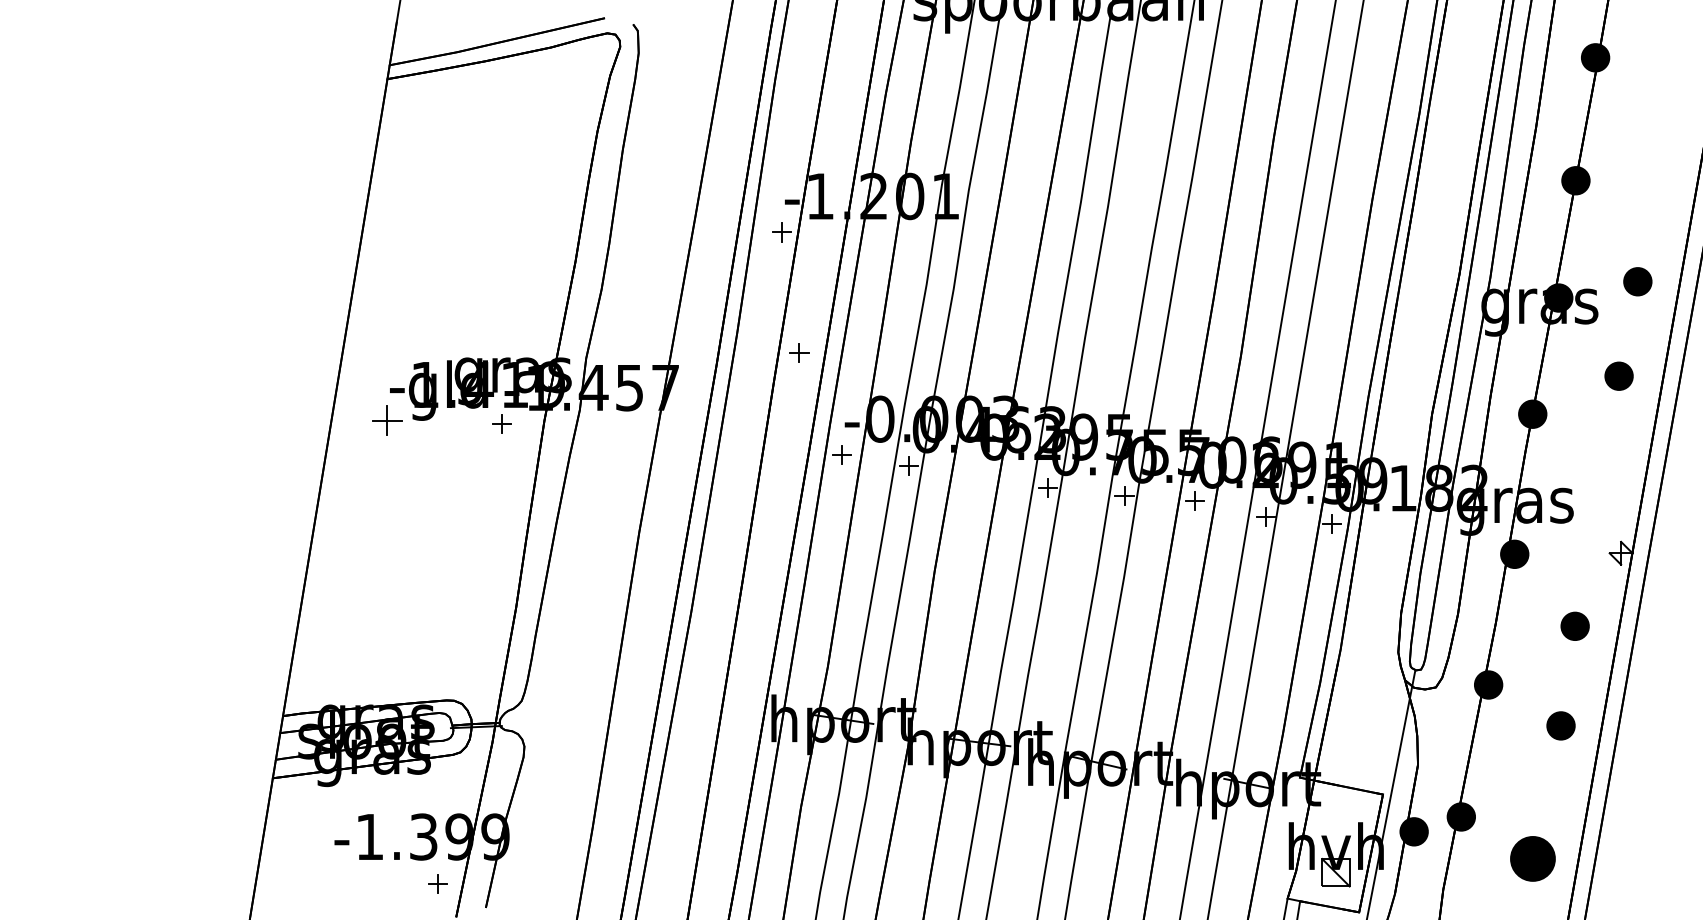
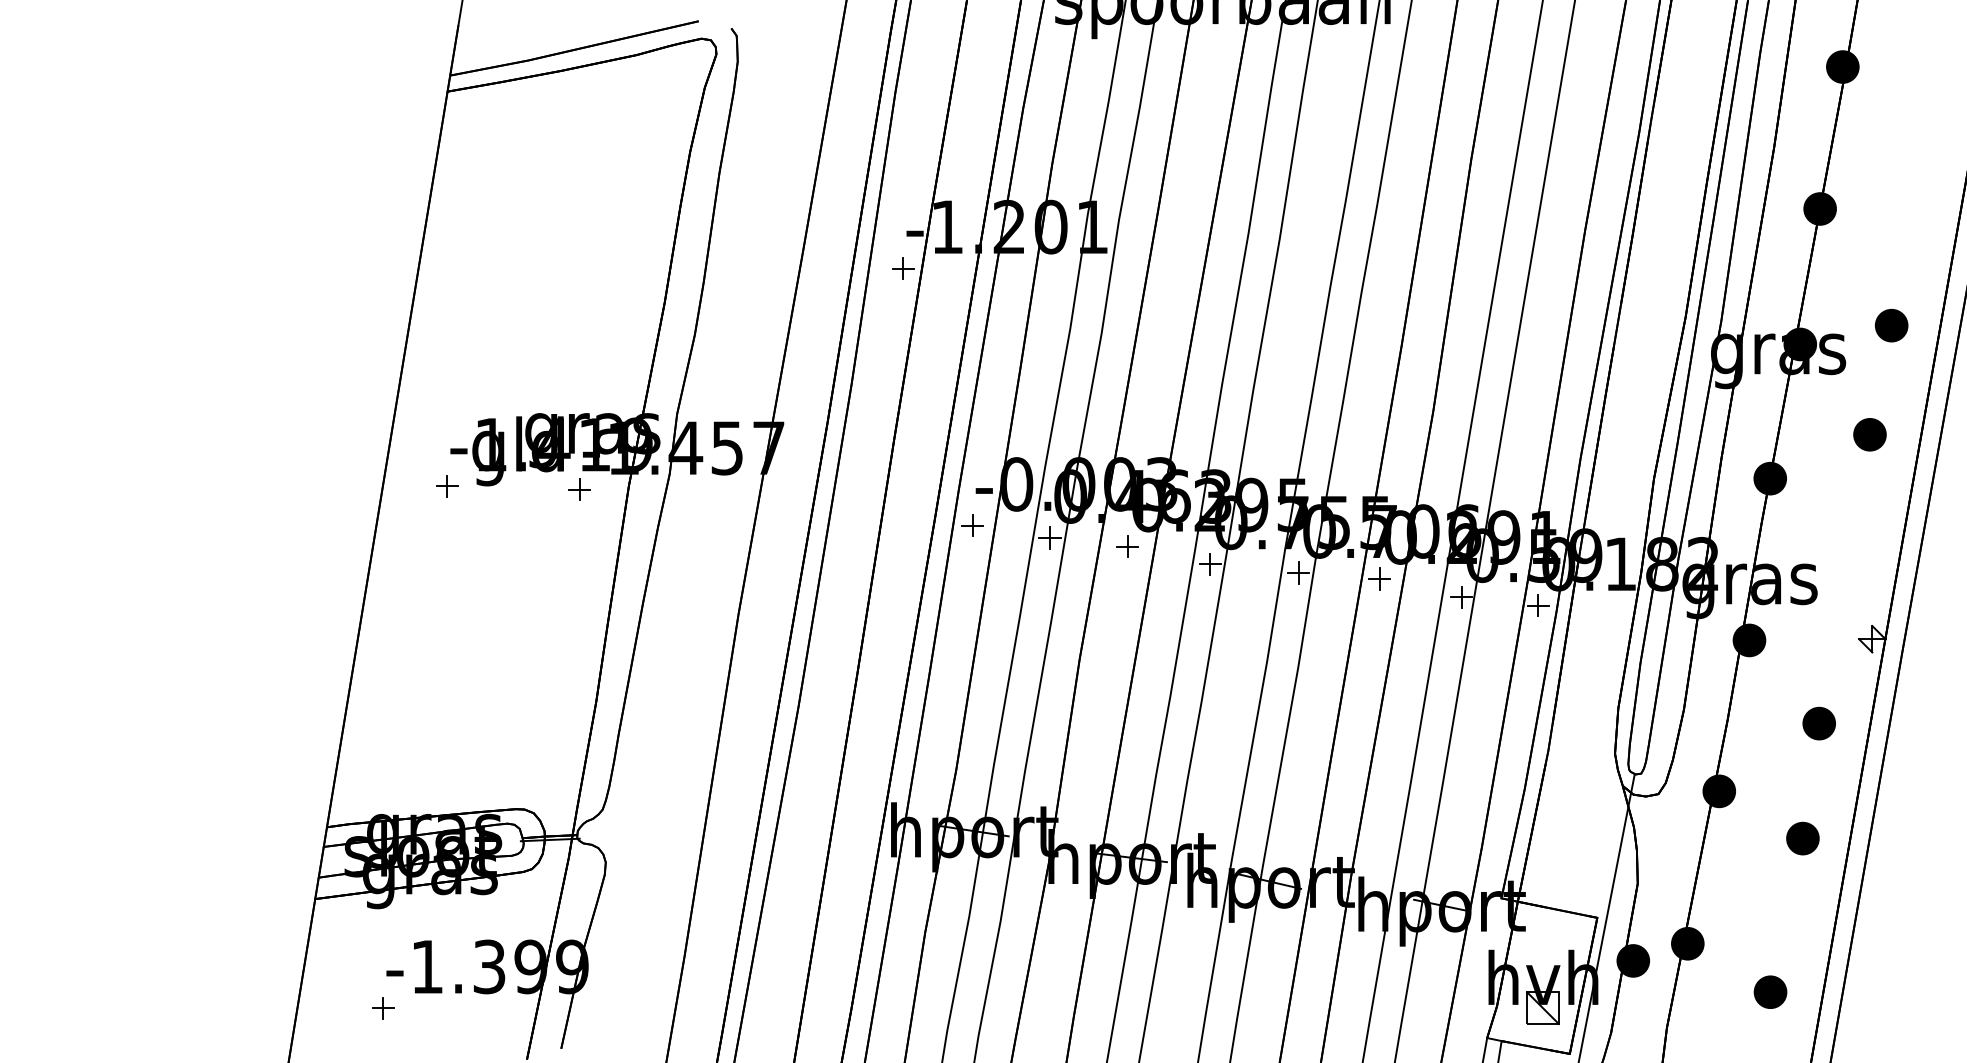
part: (799, 352) -> (1127, 545), moved
part: (386, 420) -> (446, 485), size x0.62
part: (1532, 858) -> (1769, 991), size x0.62
part: (437, 883) -> (382, 1007), moved

